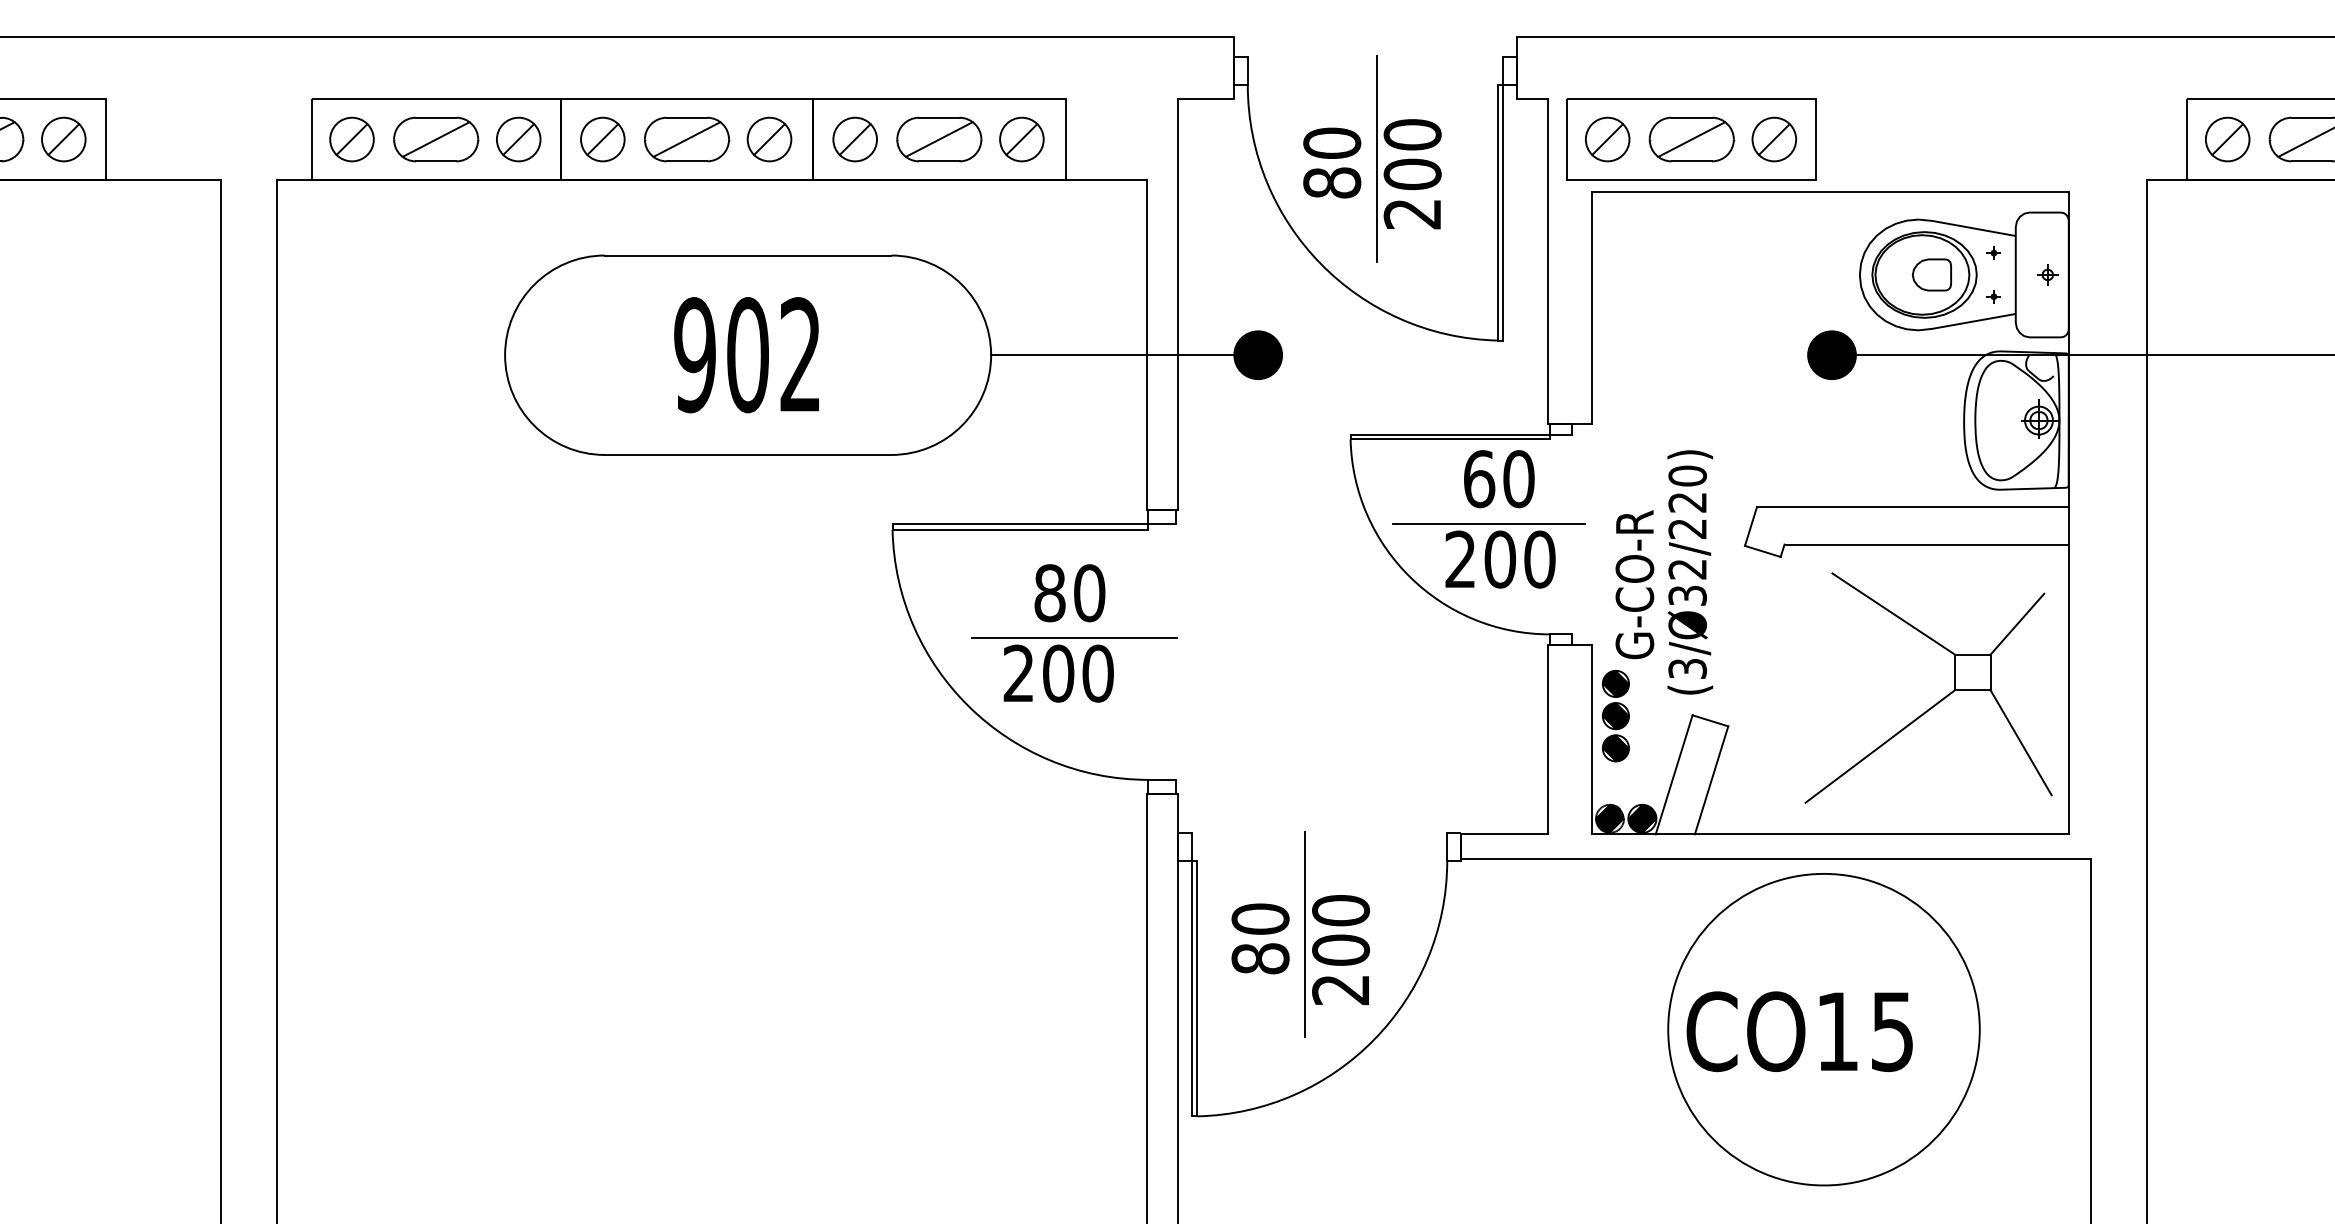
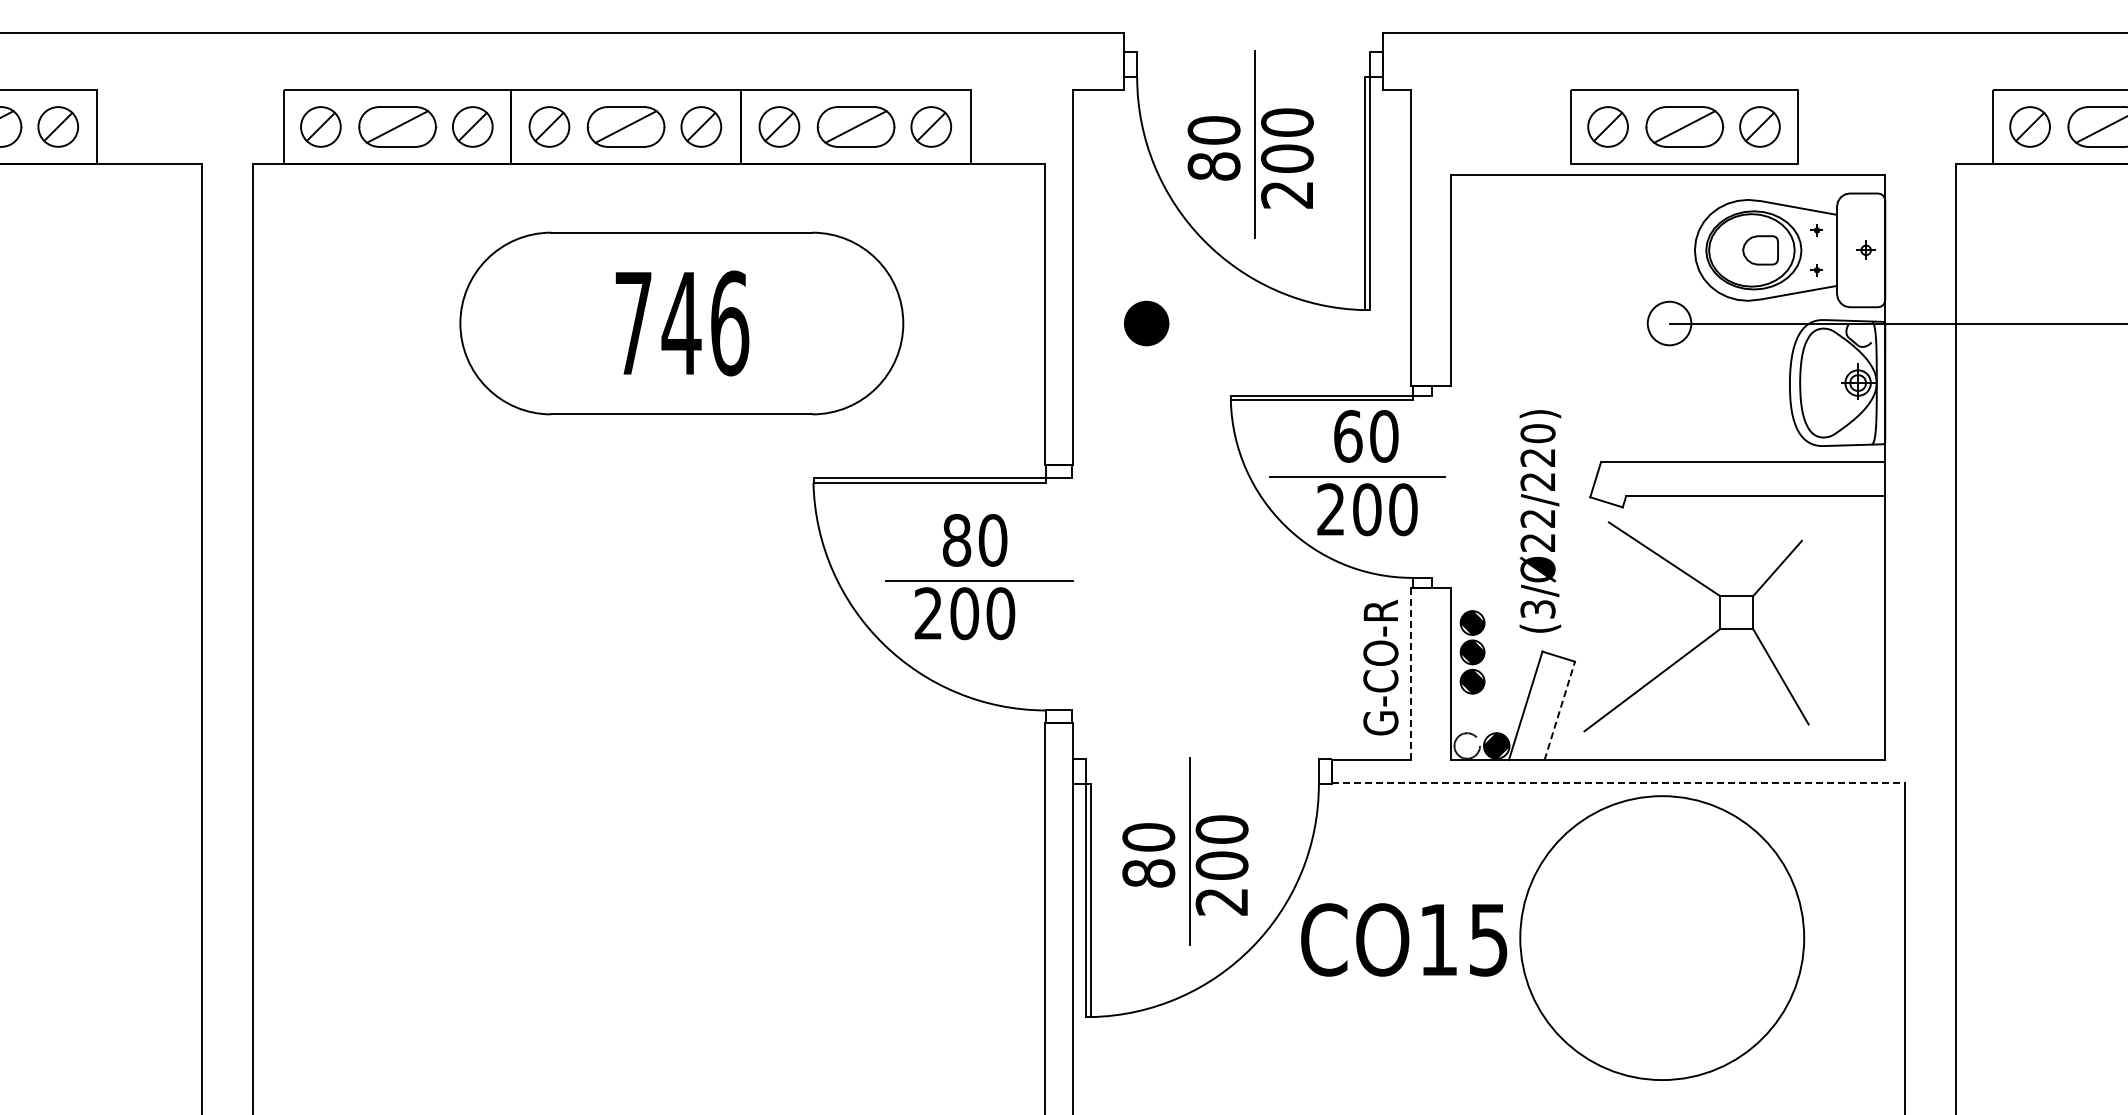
part: (1691, 139) -> (1684, 126), moved
text: (747, 355) -> (681, 323), 902 -> 746
line: (1124, 355) -> (1024, 323), removed
fill: (1831, 355) -> (1669, 323), removed
text: (1634, 584) -> (1380, 667), moved
text: (1687, 595) -> (1537, 542), (3/Ø32/220) -> (3/Ø22/220)
part: (1937, 701) -> (1704, 639), moved
line: (1548, 740) -> (1411, 674), solid -> dashed
line: (1711, 779) -> (1559, 710), solid -> dashed
hatch: (1610, 818) -> (1467, 745), removed
line: (1776, 858) -> (1618, 782), solid -> dashed
text: (1800, 1031) -> (1404, 939), moved

